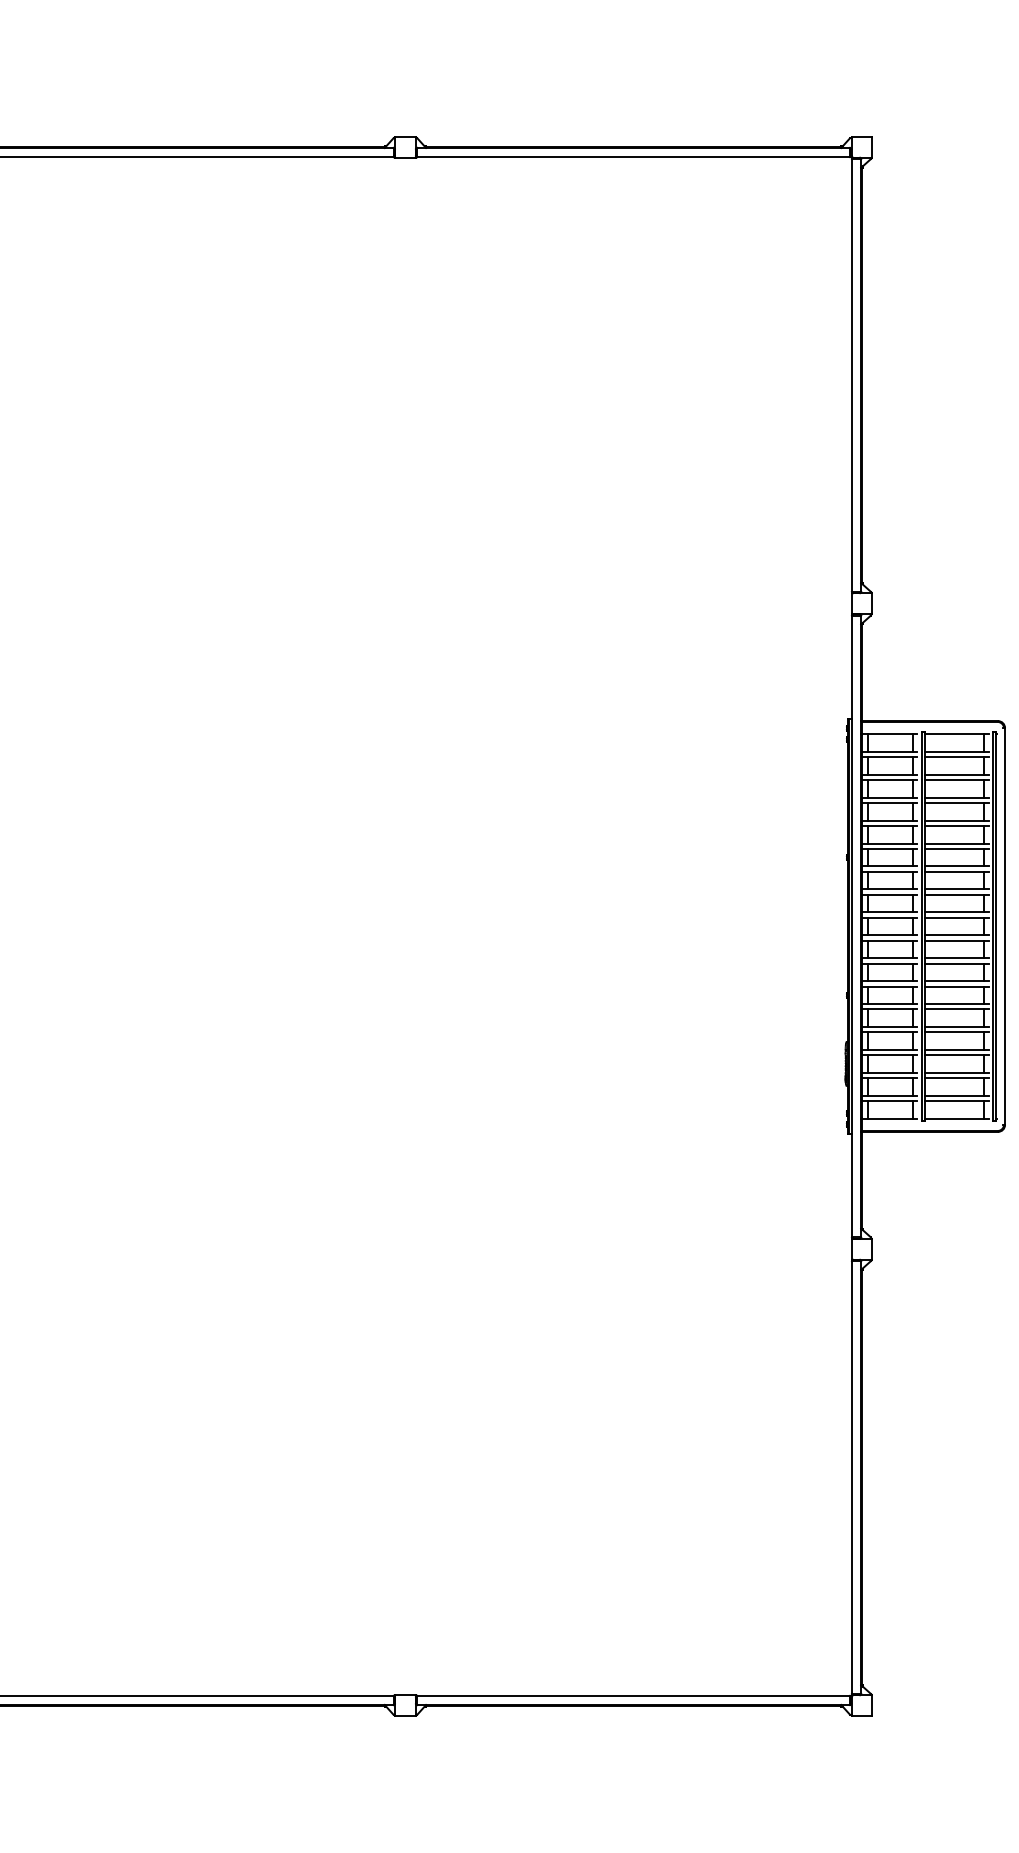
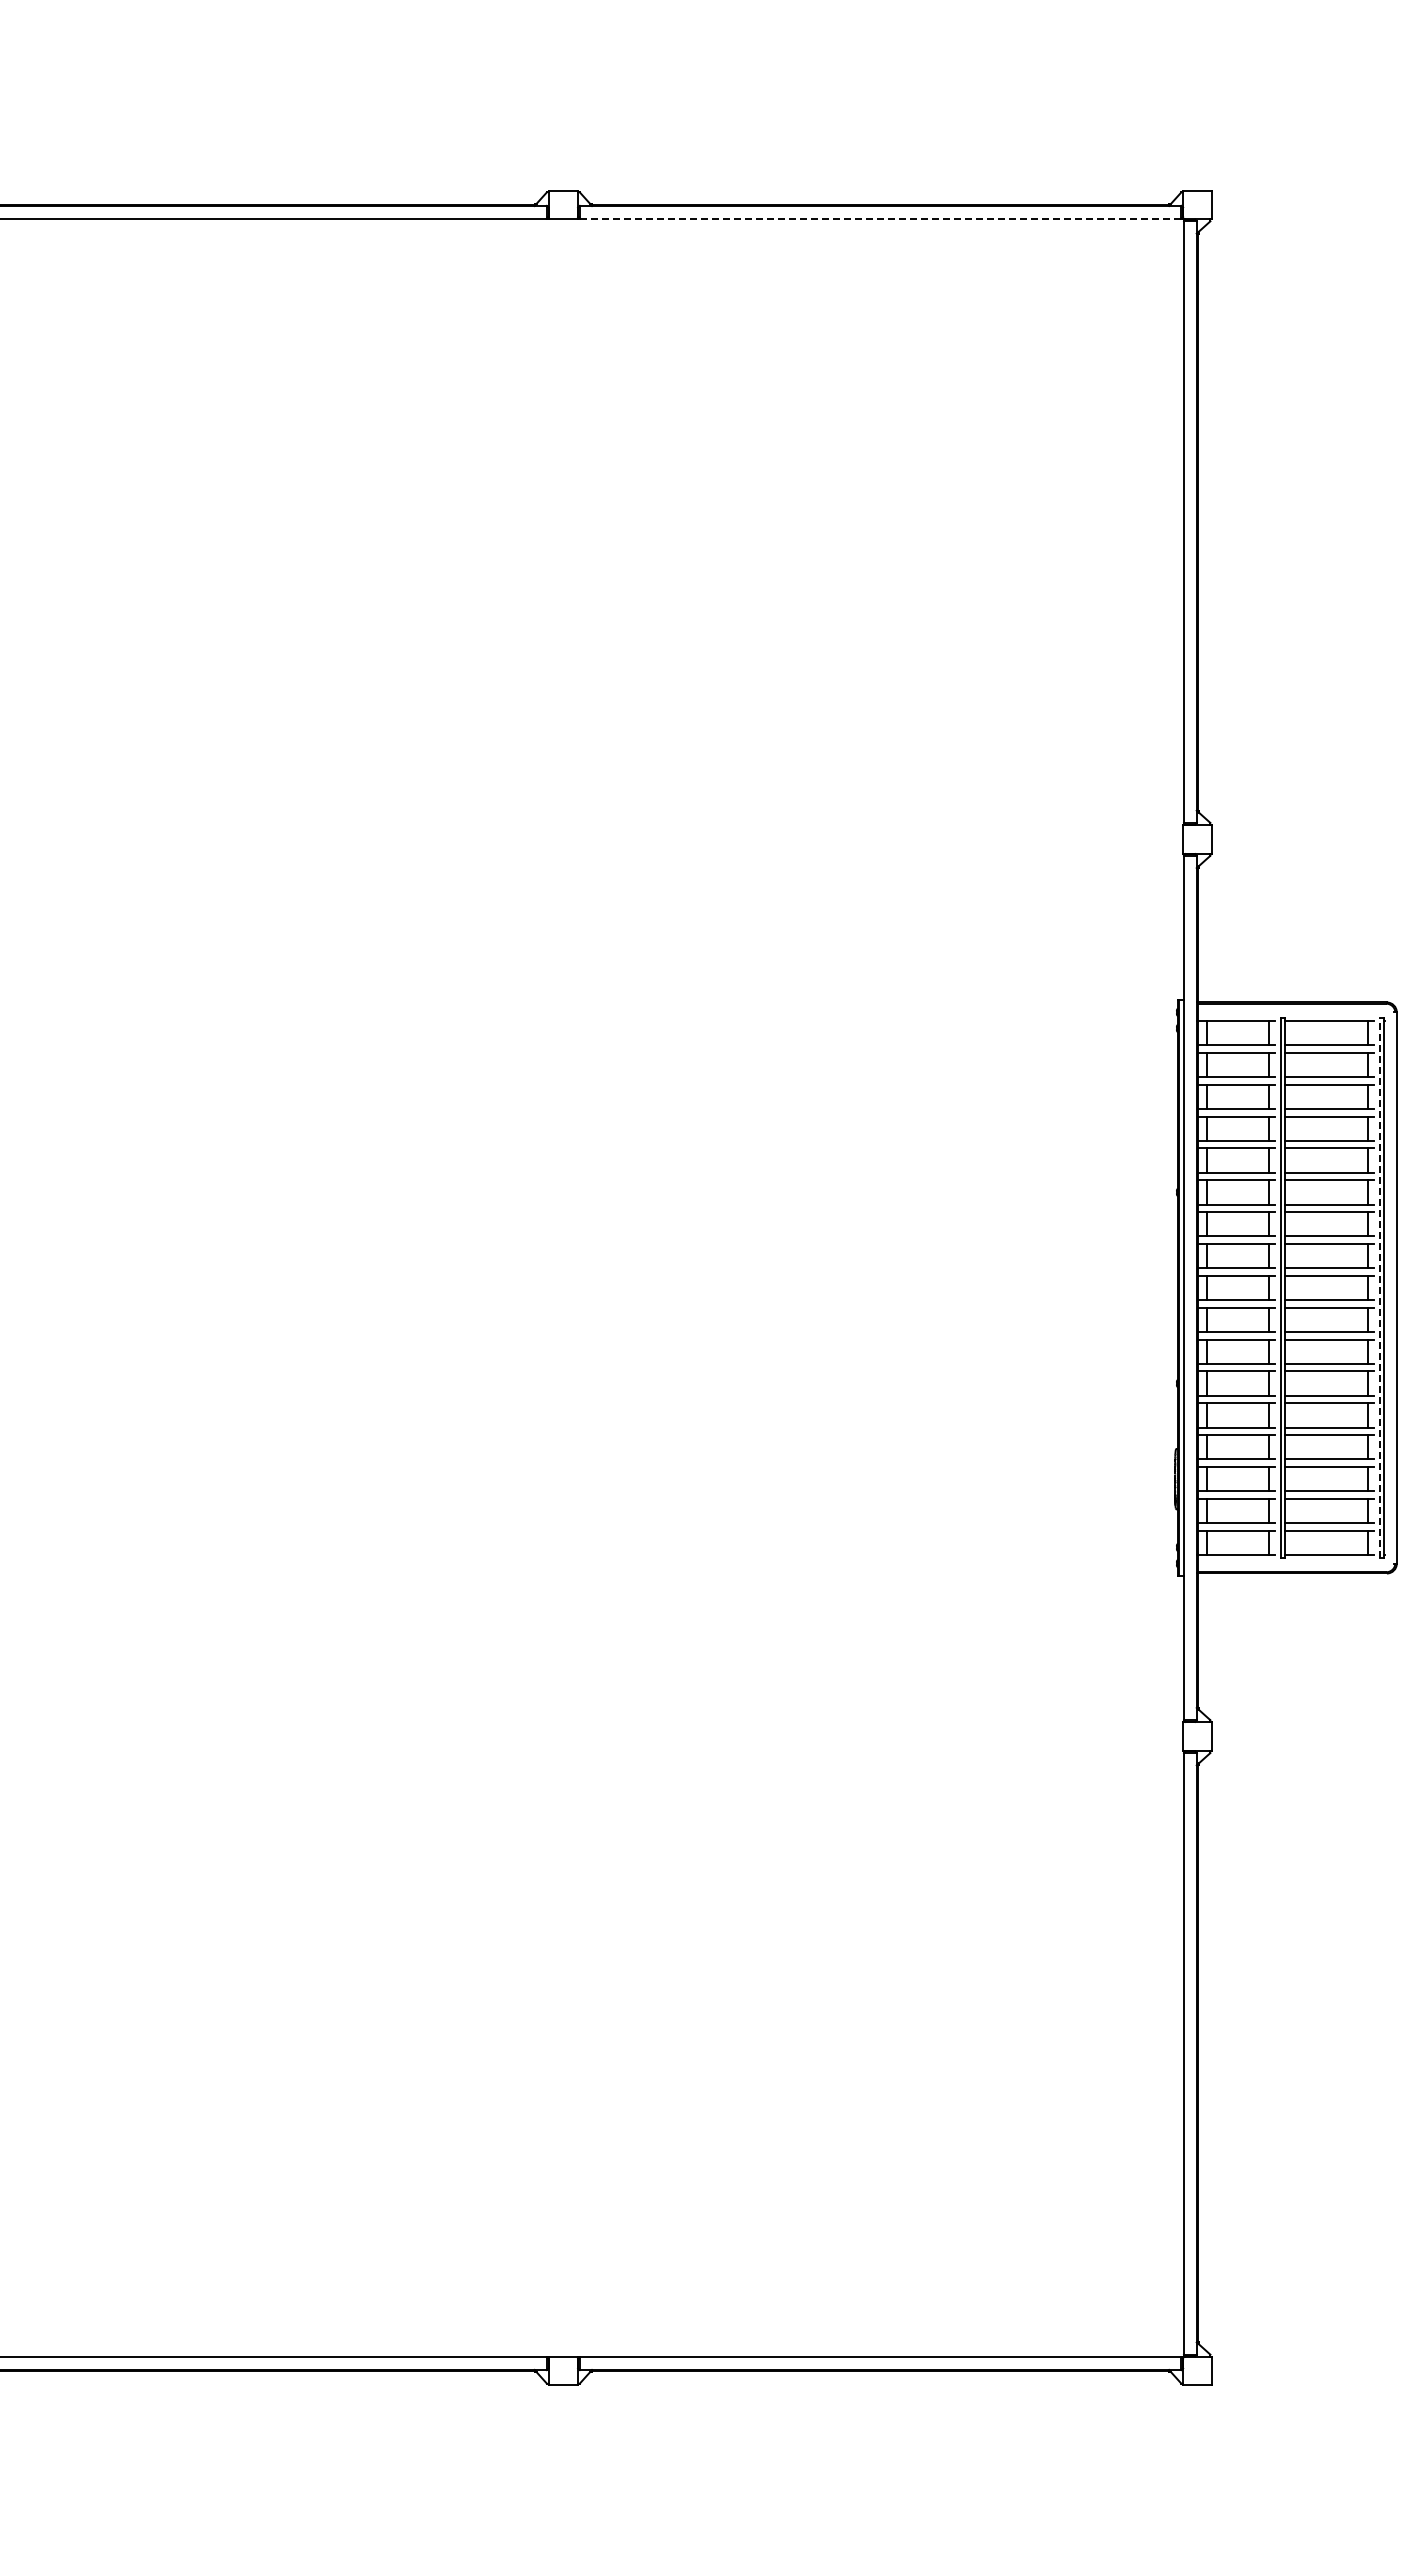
line: (633, 156) -> (880, 218), solid -> dashed
line: (992, 926) -> (1379, 1288), solid -> dashed

